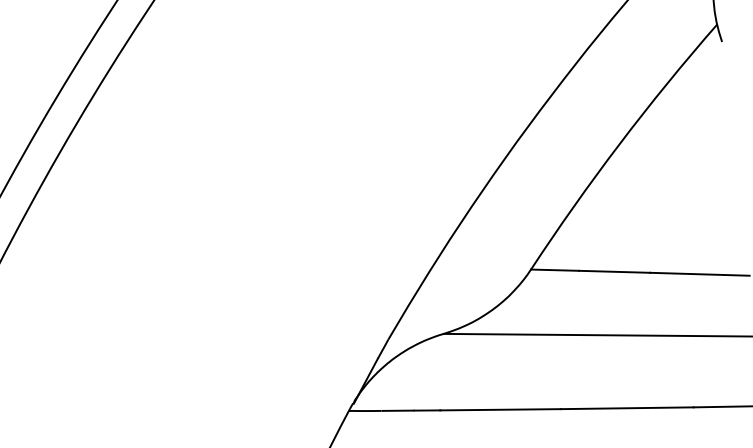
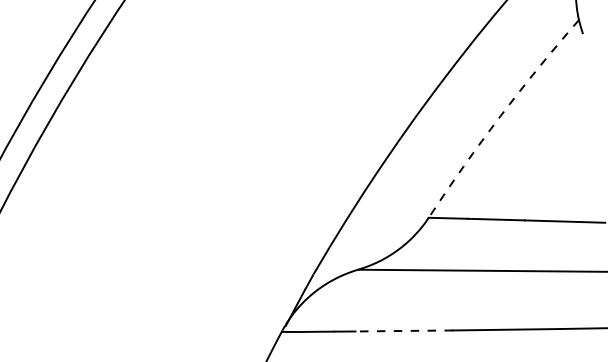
arc: (619, 144) -> (500, 116), solid -> dashed
line: (500, 409) -> (404, 330), solid -> dashed

